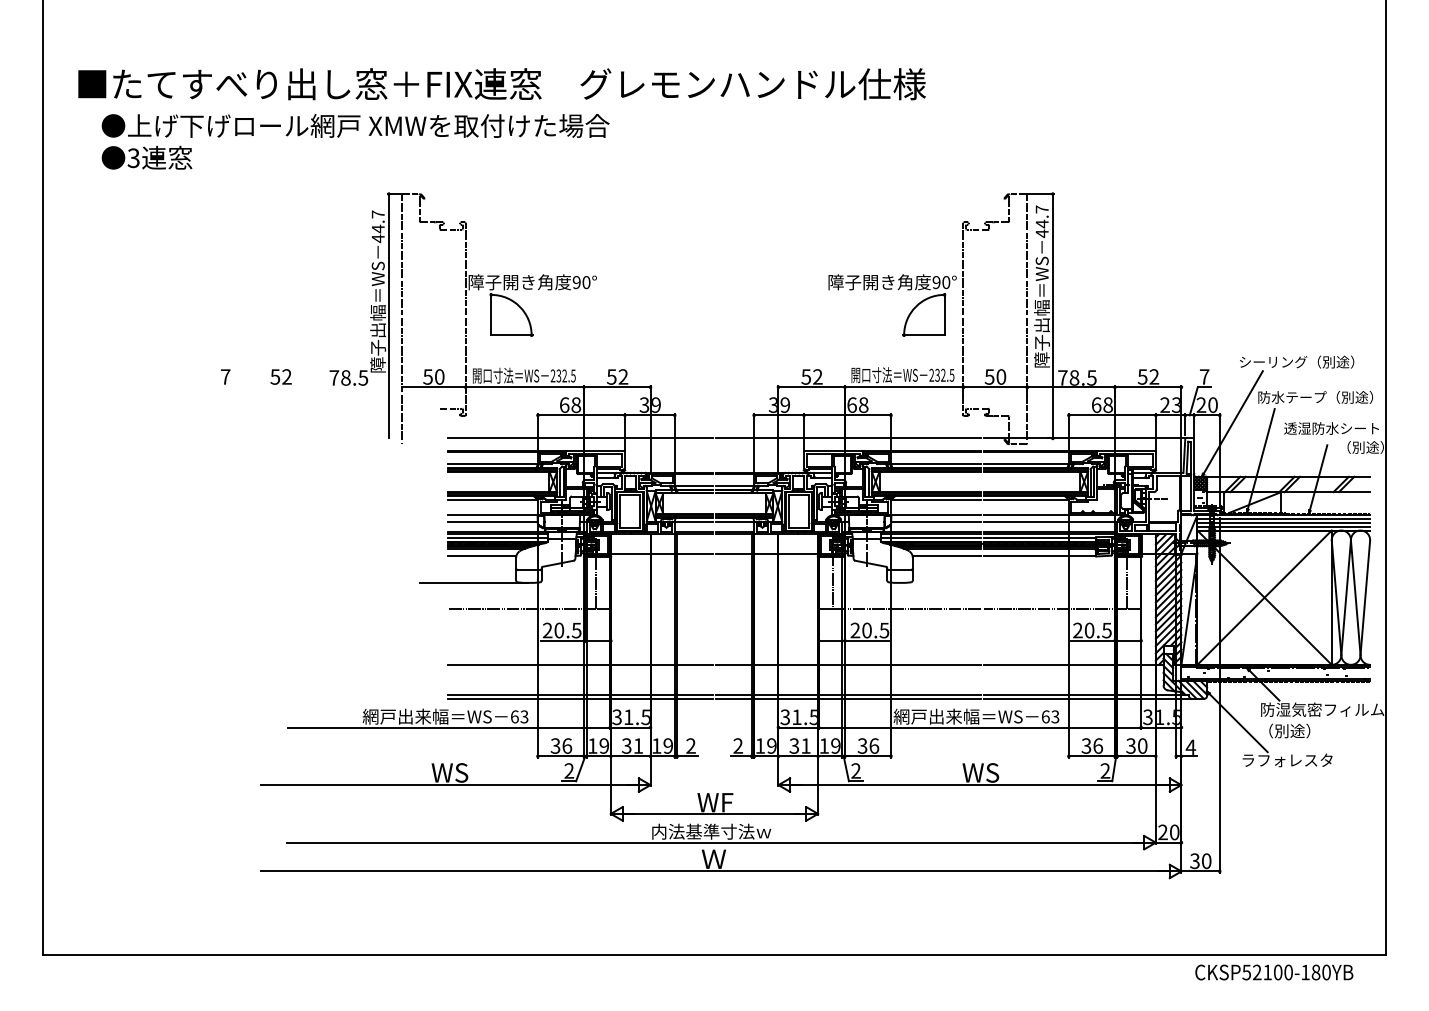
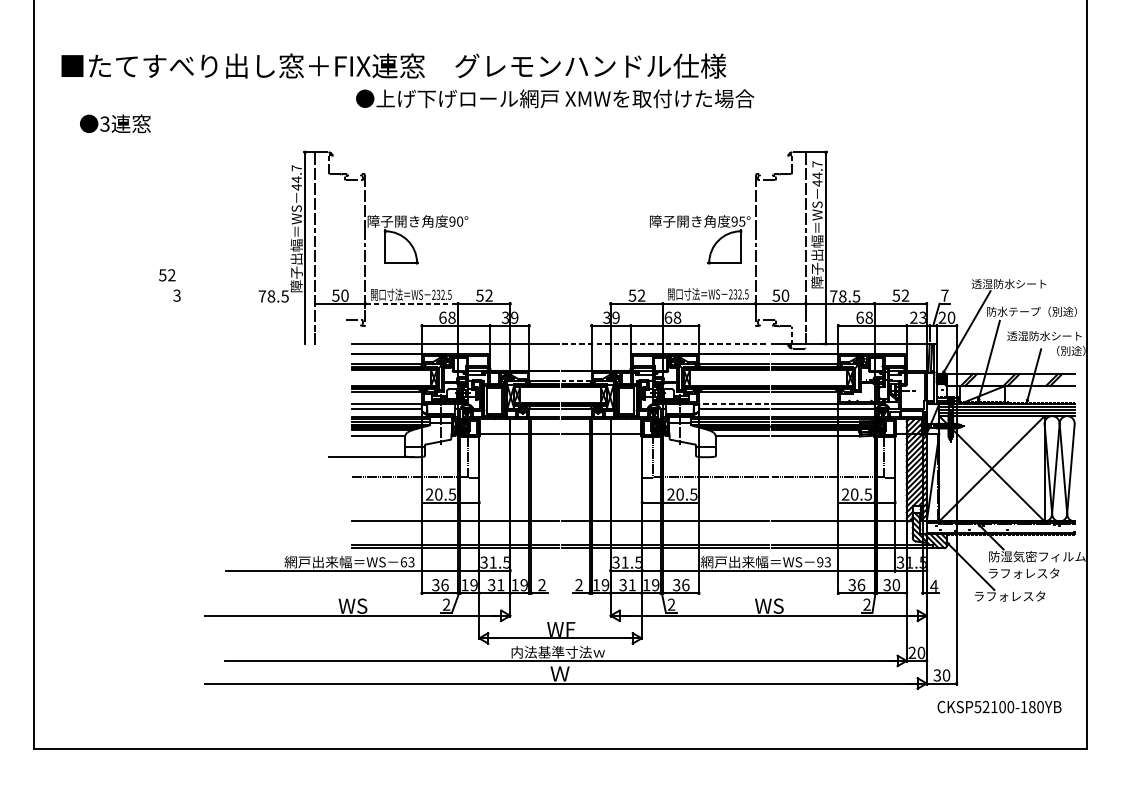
text: (355, 125) -> (555, 98), moved
text: (946, 282) -> (742, 221), 90° -> 95°
text: (1296, 361) -> (1016, 283), シーリング（別途） -> 透湿防水シート
text: (225, 376) -> (176, 295), 7 -> 3
text: (280, 376) -> (166, 274), moved
line: (525, 387) -> (412, 303), solid -> dashed
line: (849, 438) -> (666, 343), solid -> dashed
line: (735, 485) -> (576, 380), solid -> dashed
line: (935, 515) -> (733, 404), solid -> dashed
text: (1045, 716) -> (820, 561), 63 -> 93
text: (1305, 730) -> (1024, 572), （別途） -> ラフォレスタ
text: (1274, 972) -> (999, 707), moved

